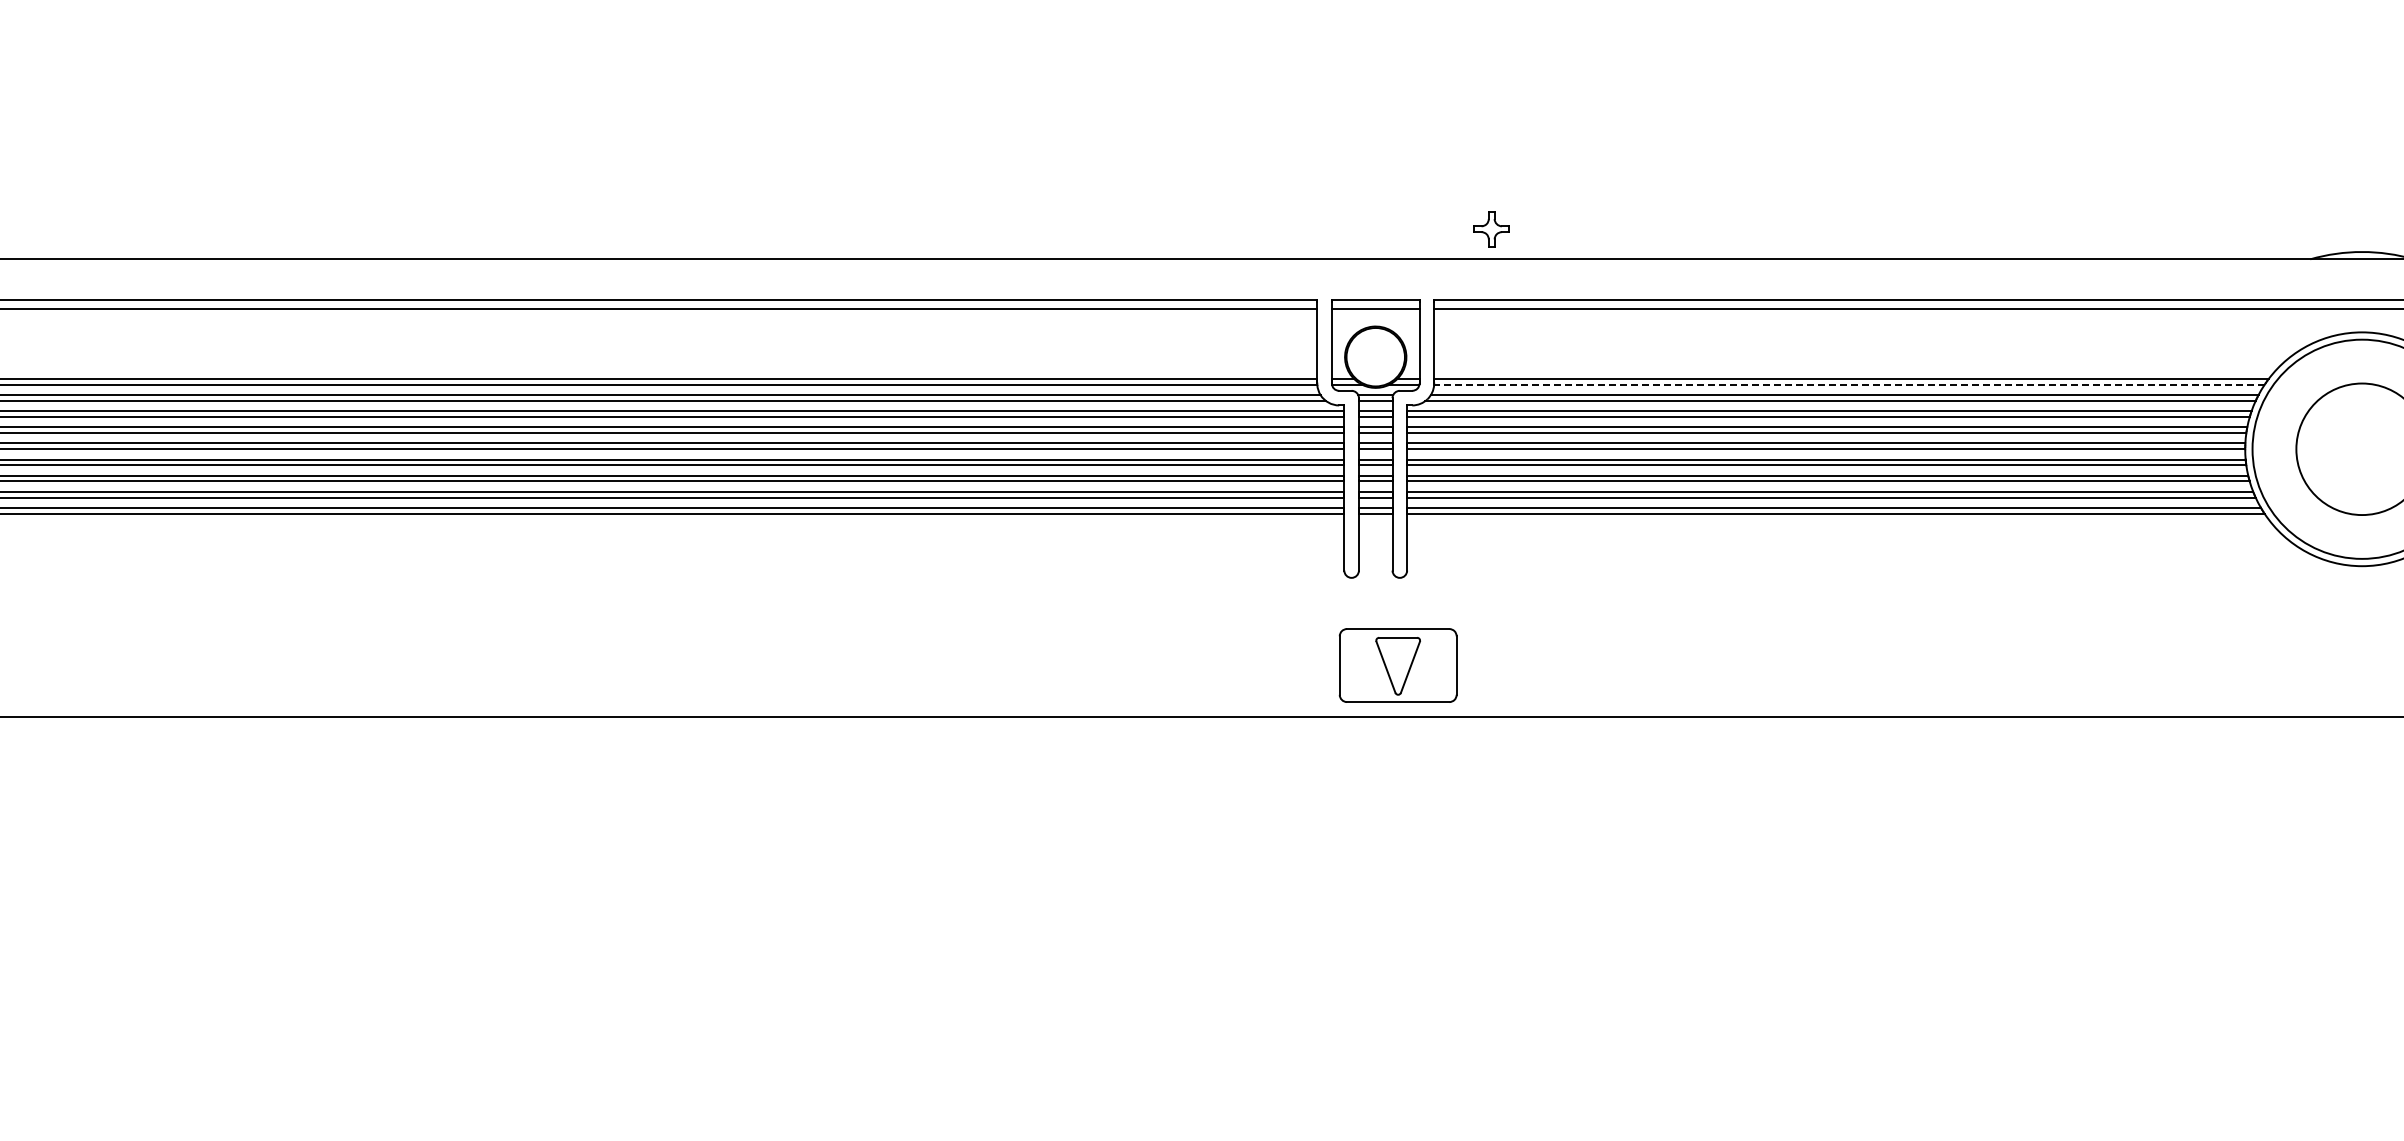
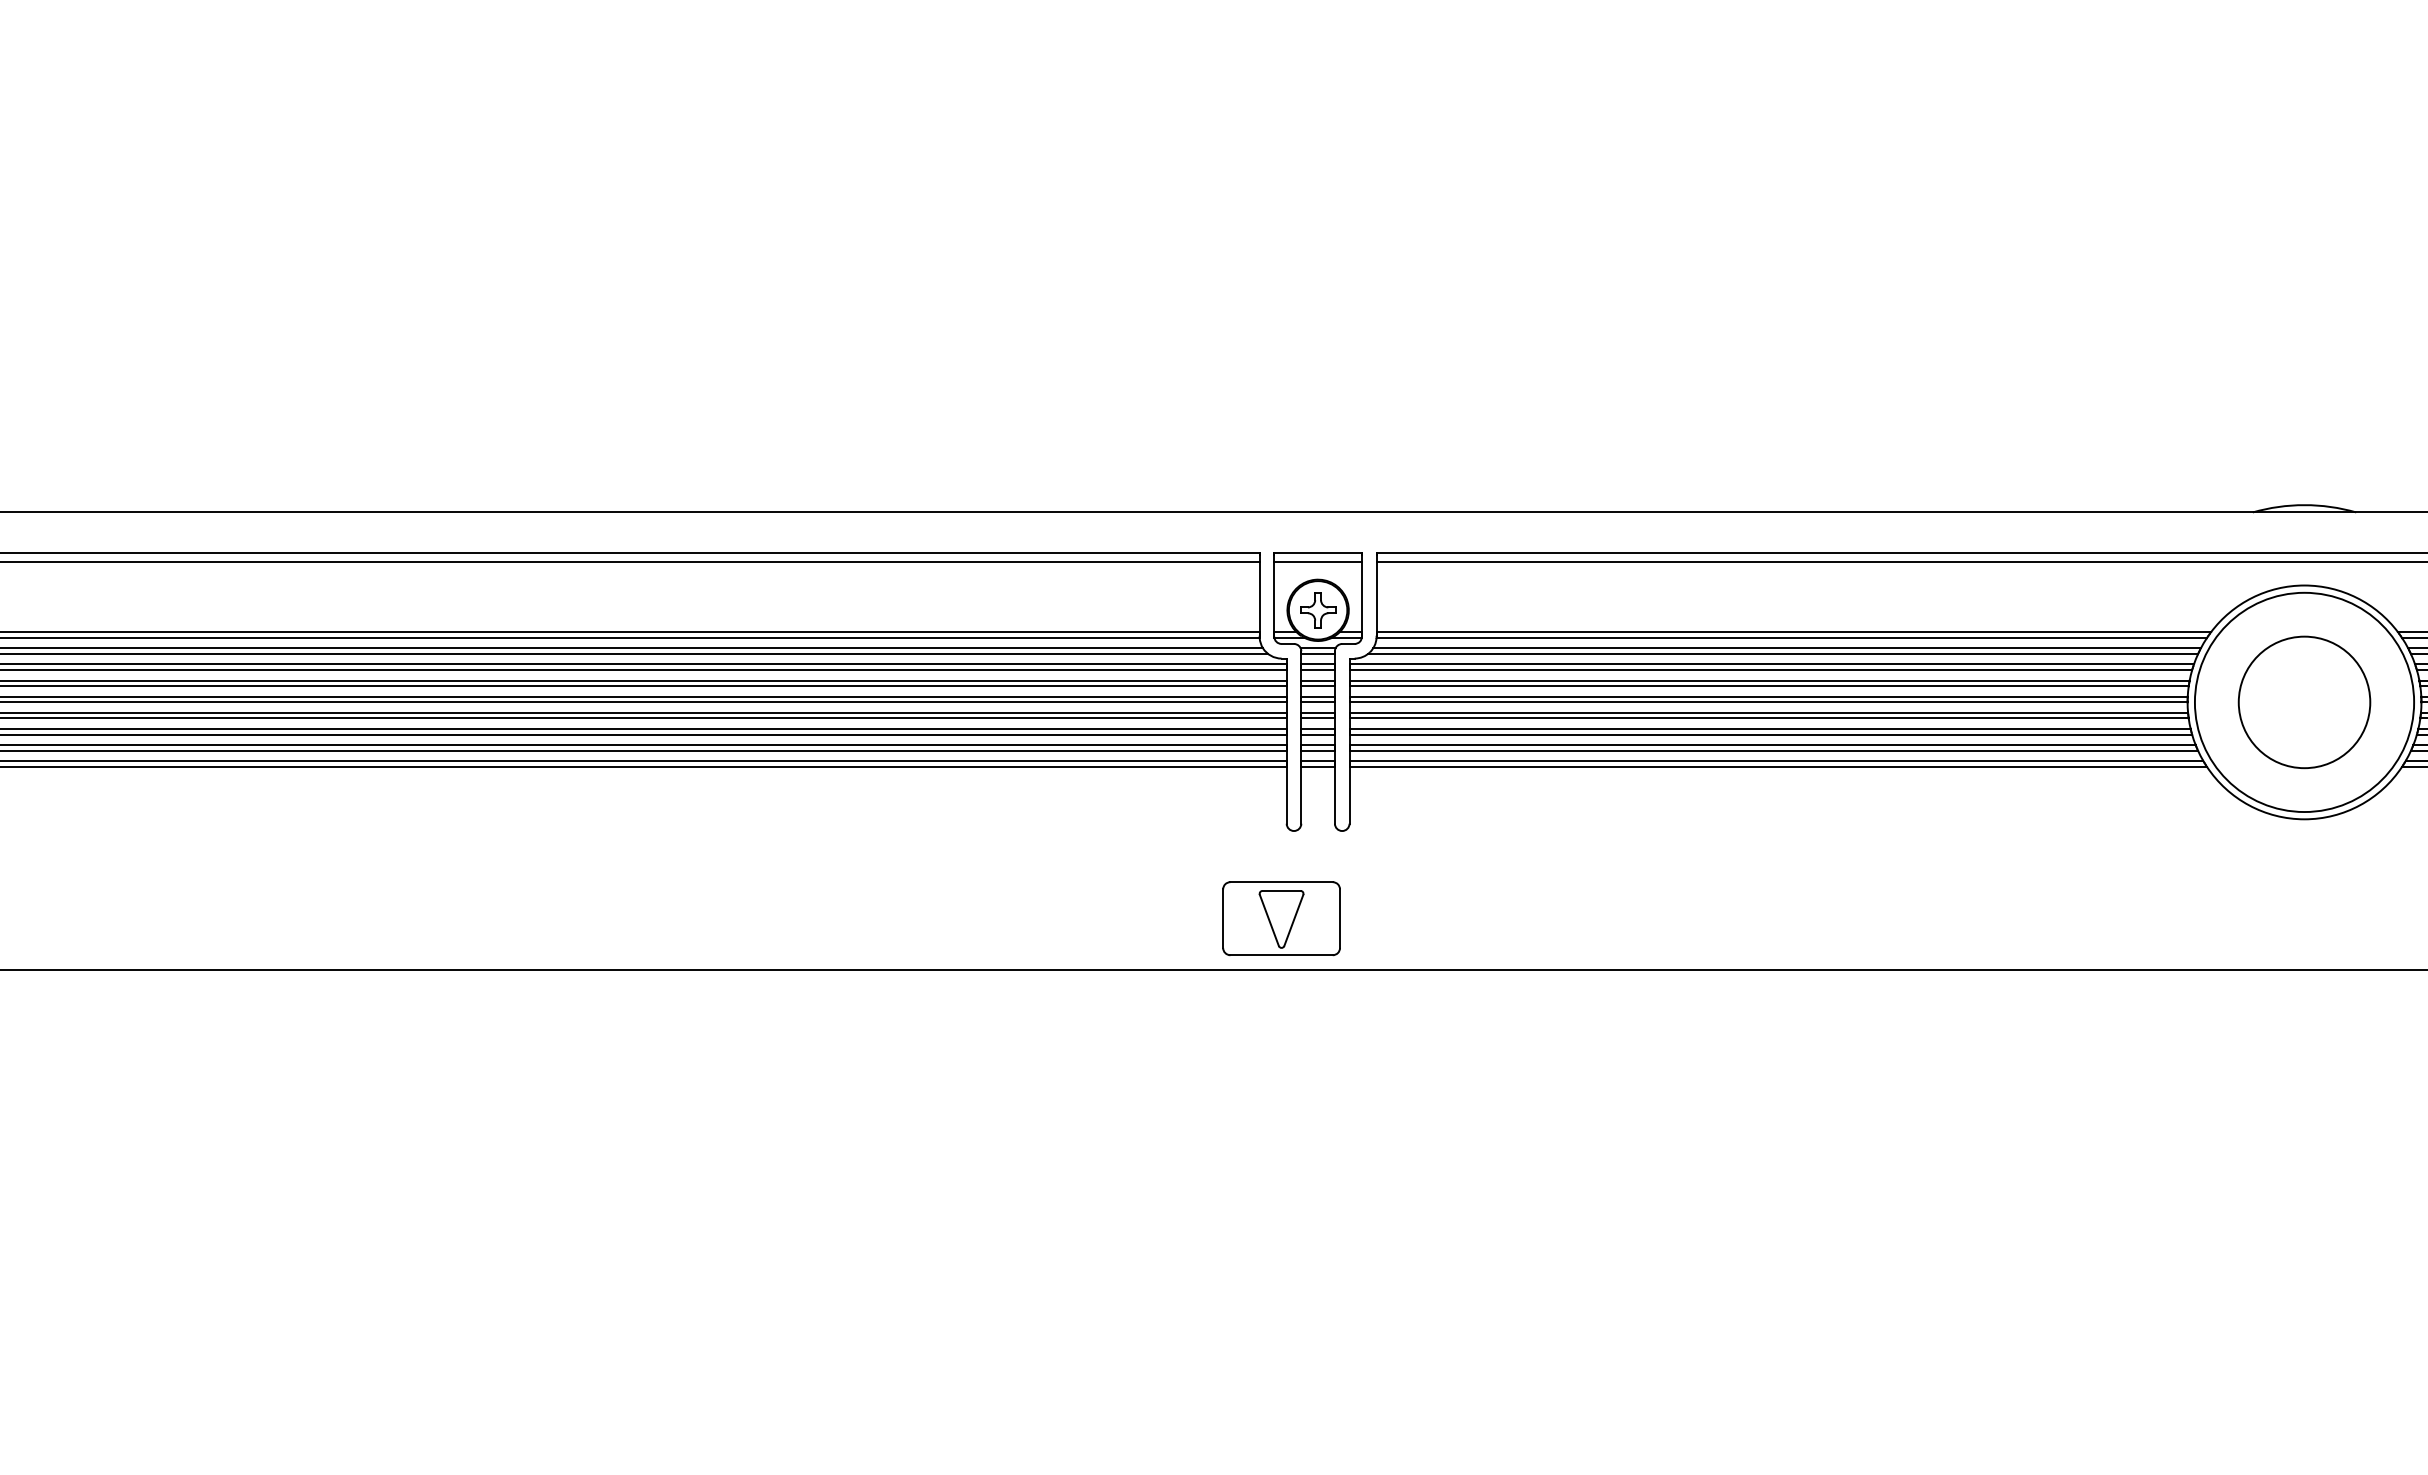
part: (1492, 229) -> (1318, 610), moved
line: (1849, 385) -> (1791, 638), dashed -> solid
part: (1398, 665) -> (1281, 918), moved

